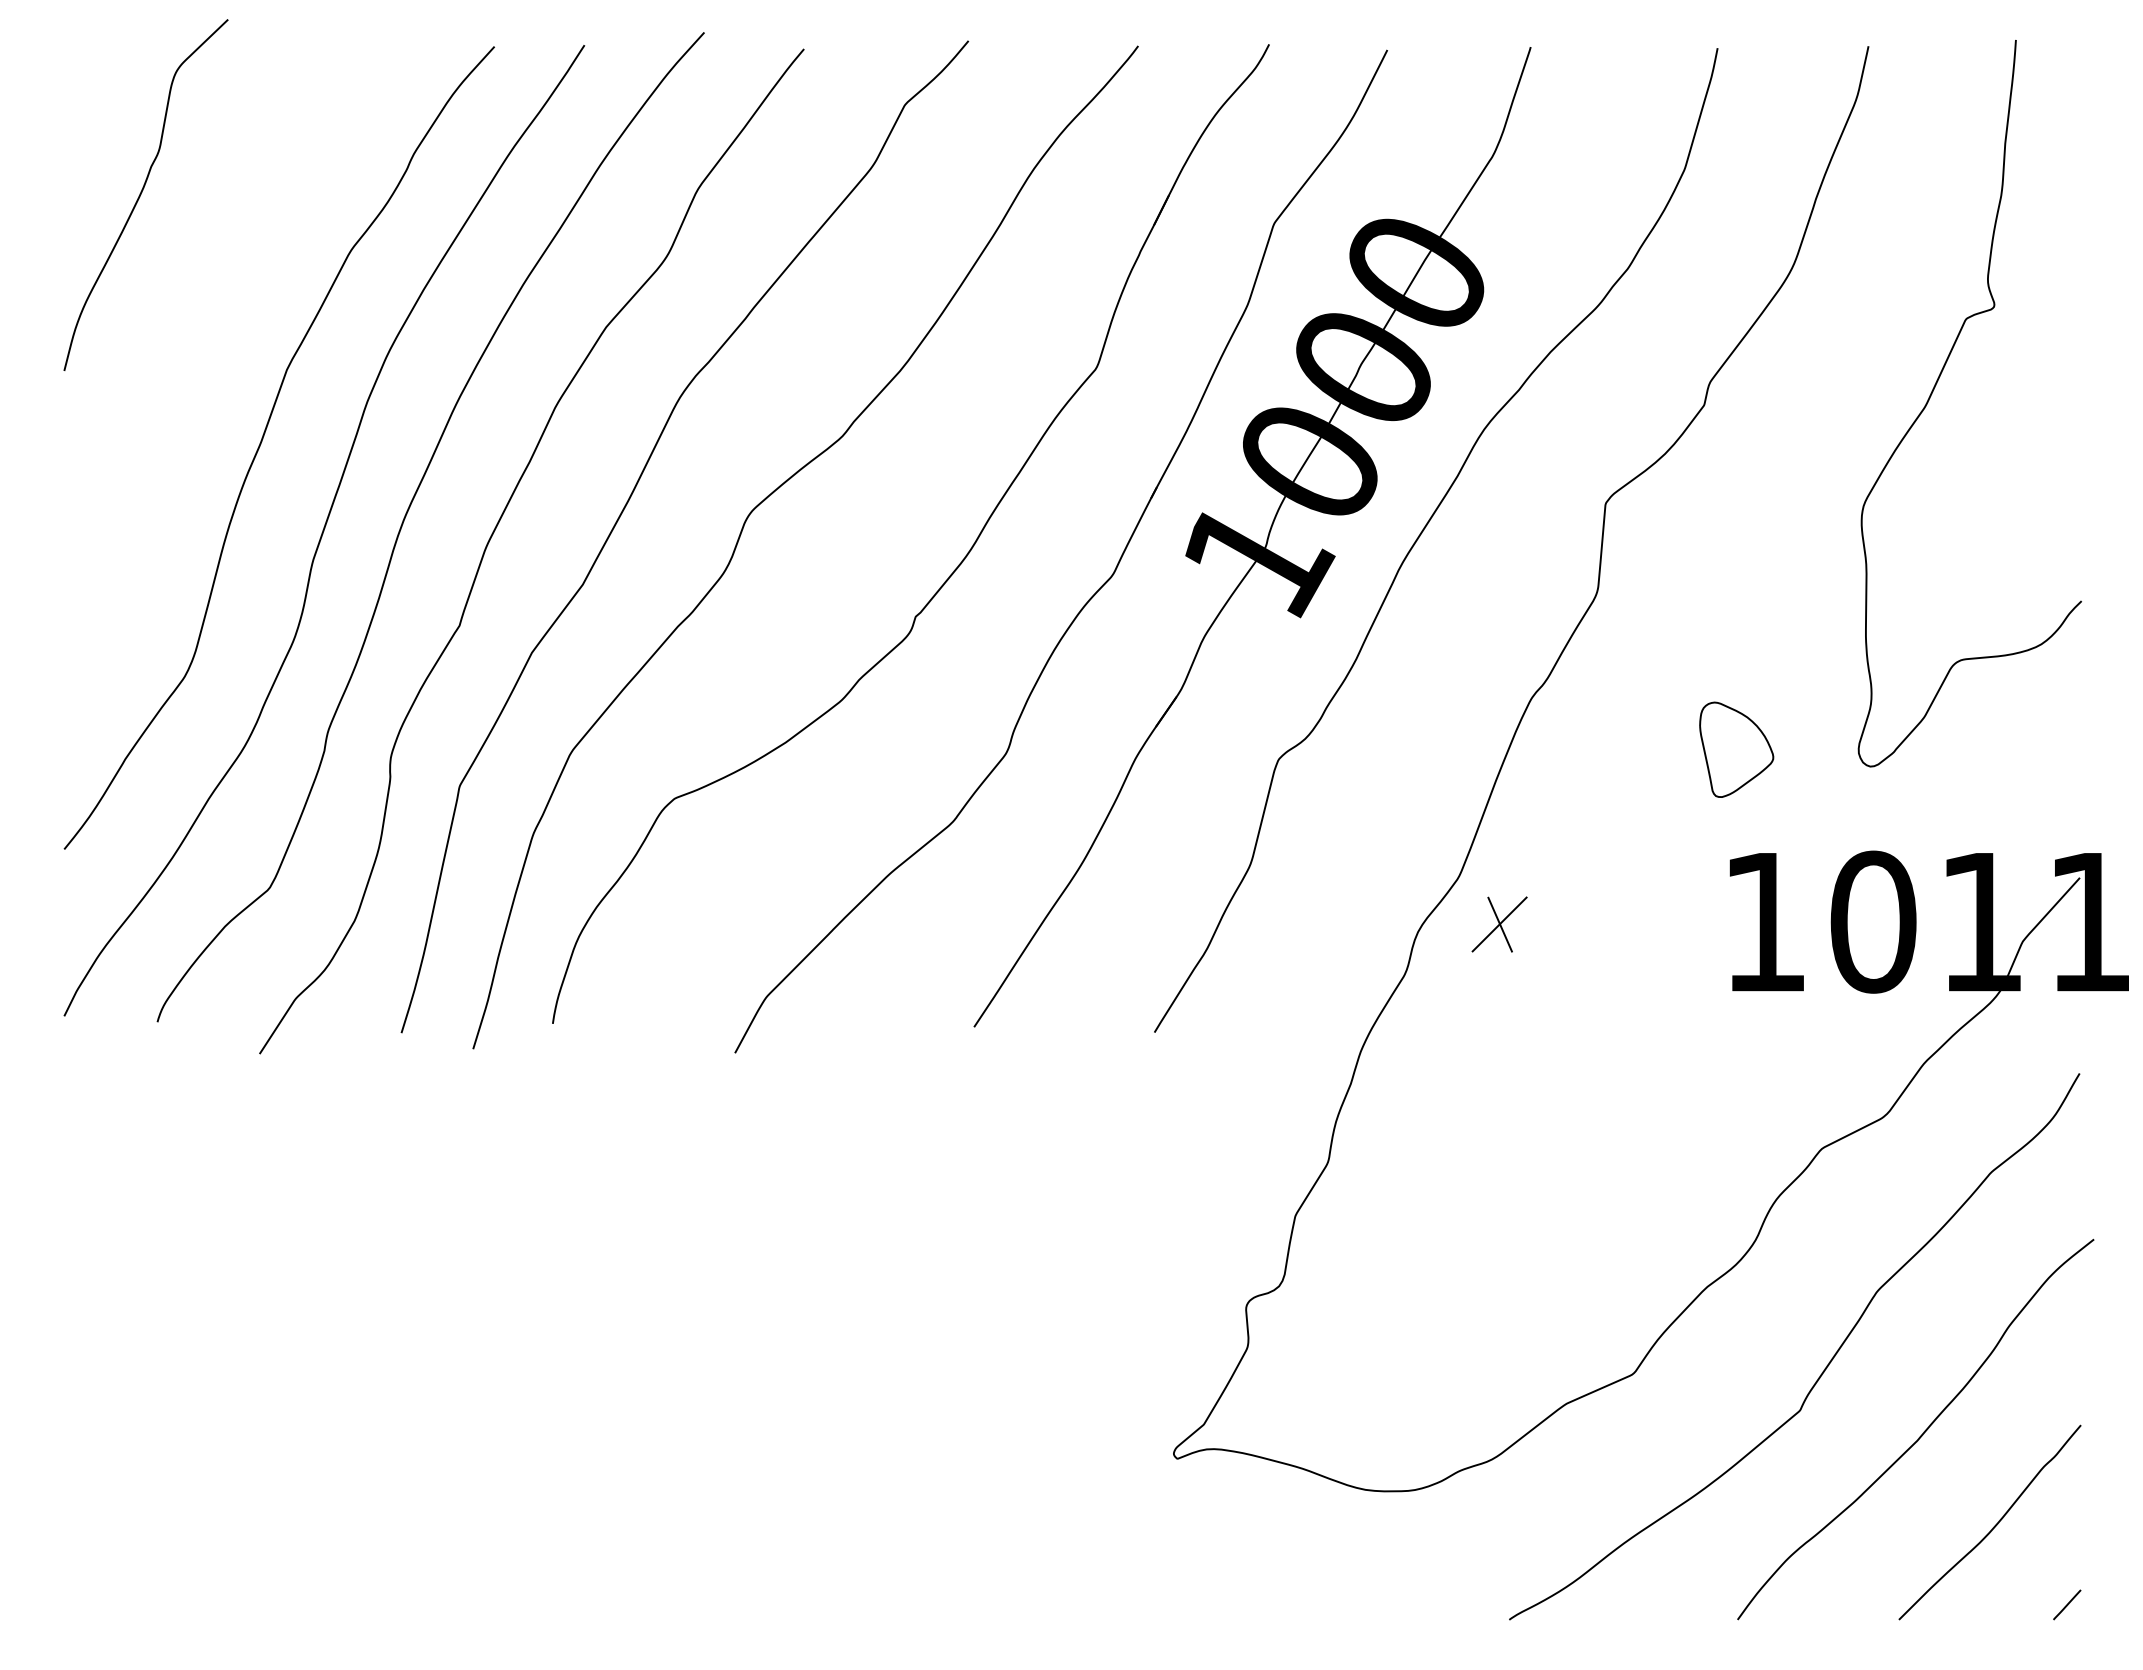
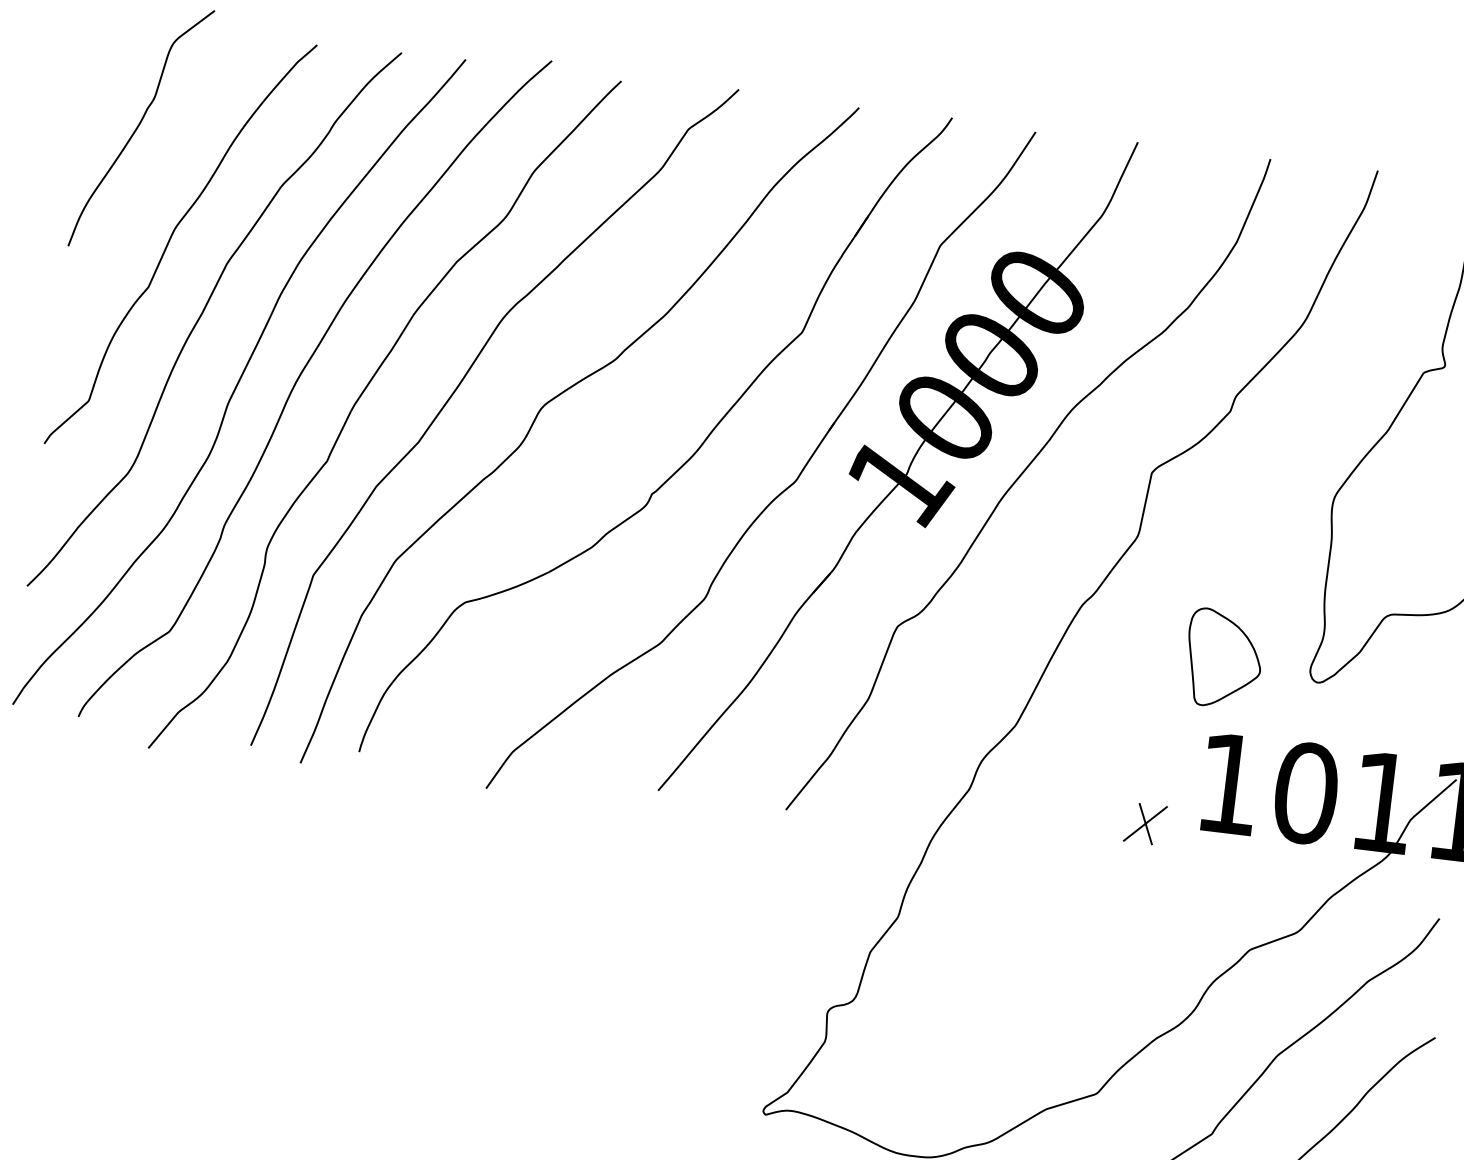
curve: (205, 344) -> (170, 239), added
part: (1736, 749) -> (1223, 658), size x1.43
part: (1499, 924) -> (1145, 823), moved

